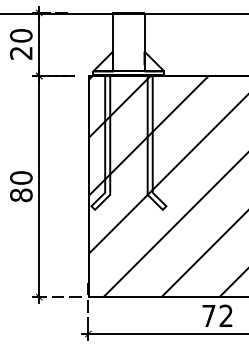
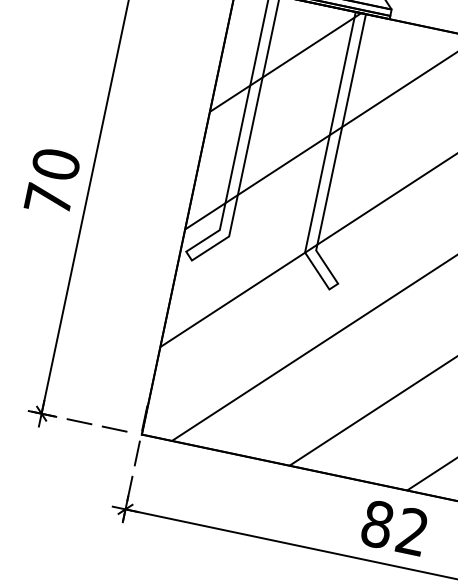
text: (21, 195) -> (48, 199), 80 -> 70
text: (208, 315) -> (376, 523), 72 -> 82

